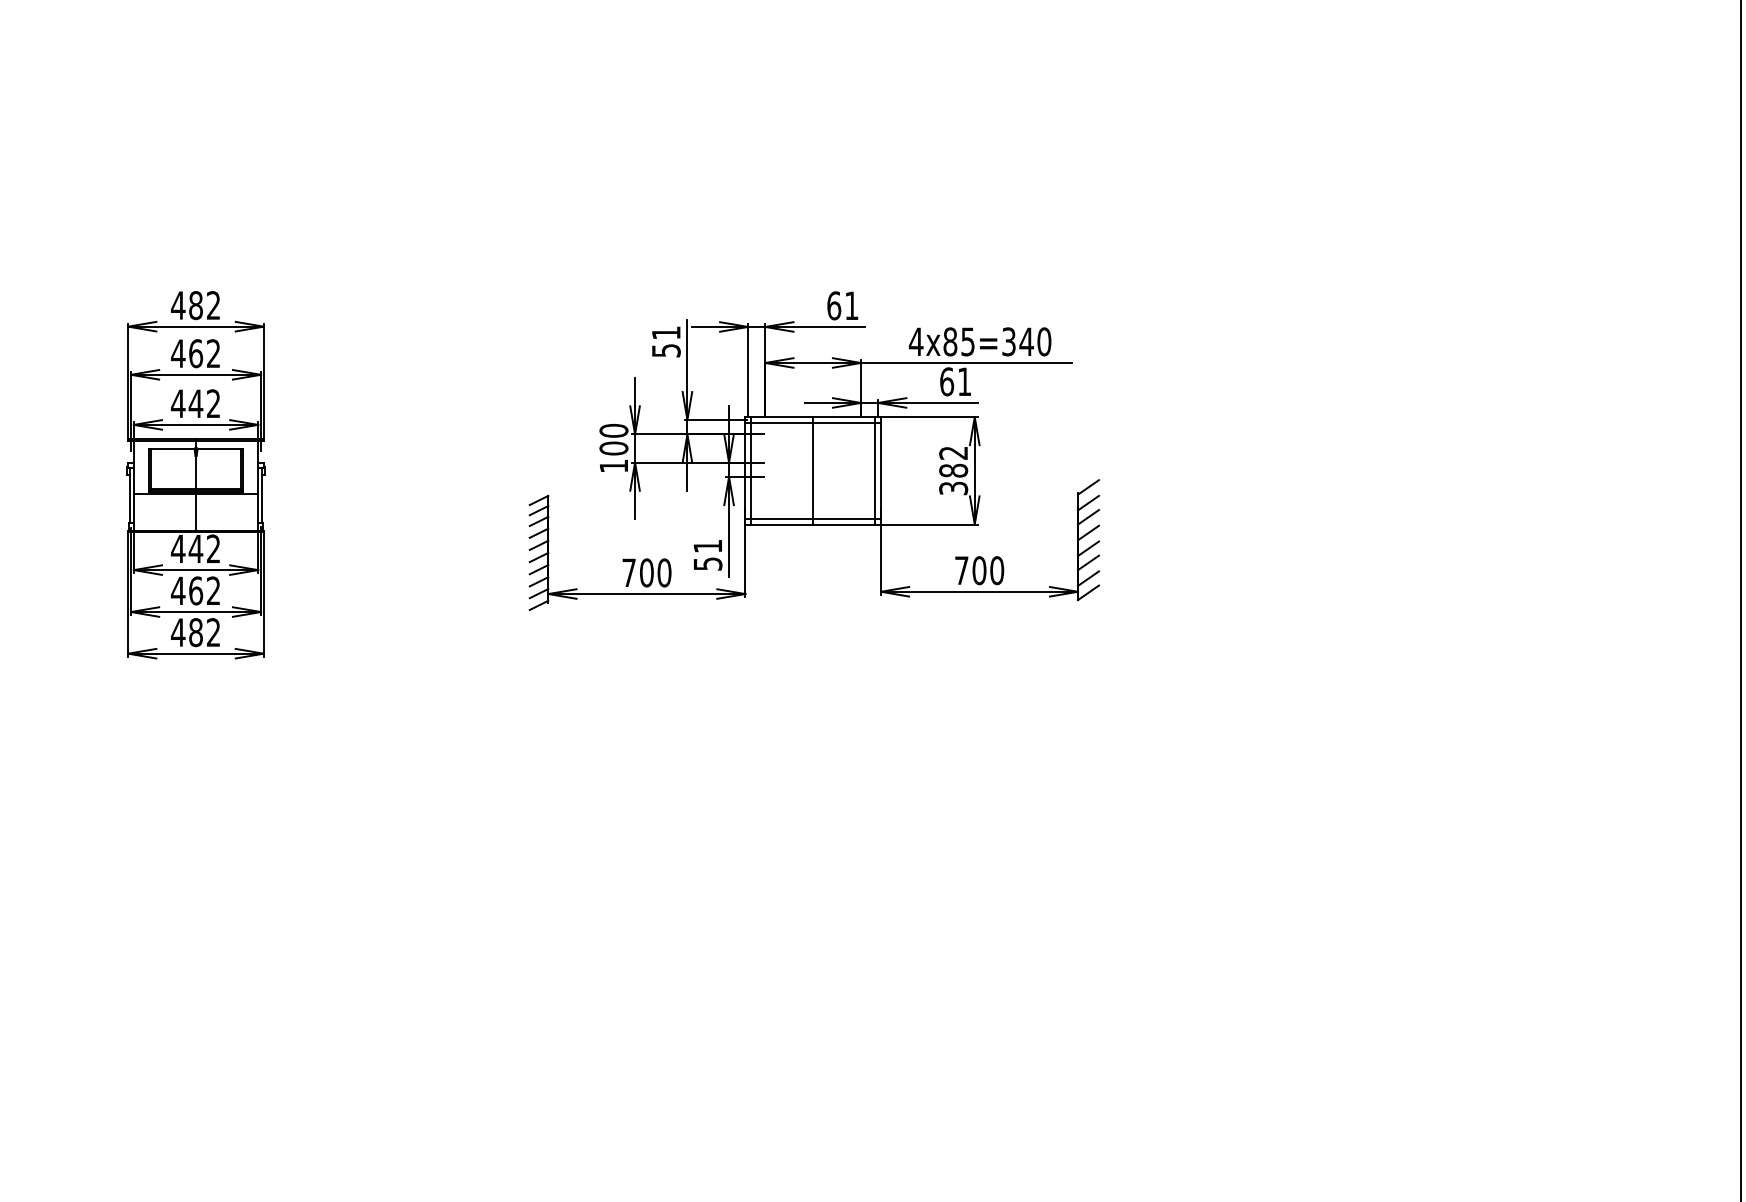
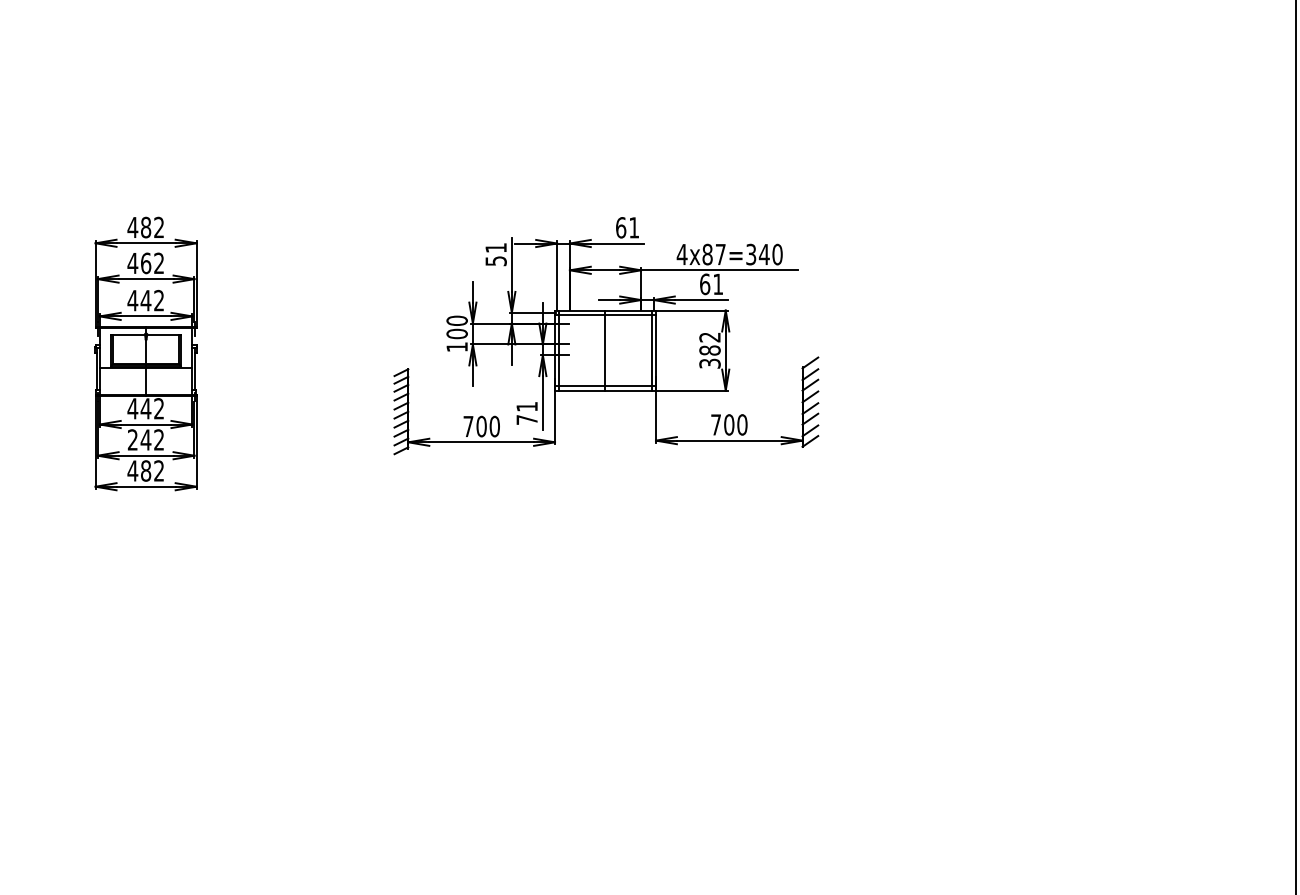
text: (967, 341) -> (720, 254), 4x85=340 -> 4x87=340
text: (707, 563) -> (526, 419), 51 -> 71
text: (187, 590) -> (139, 439), 462 -> 242

